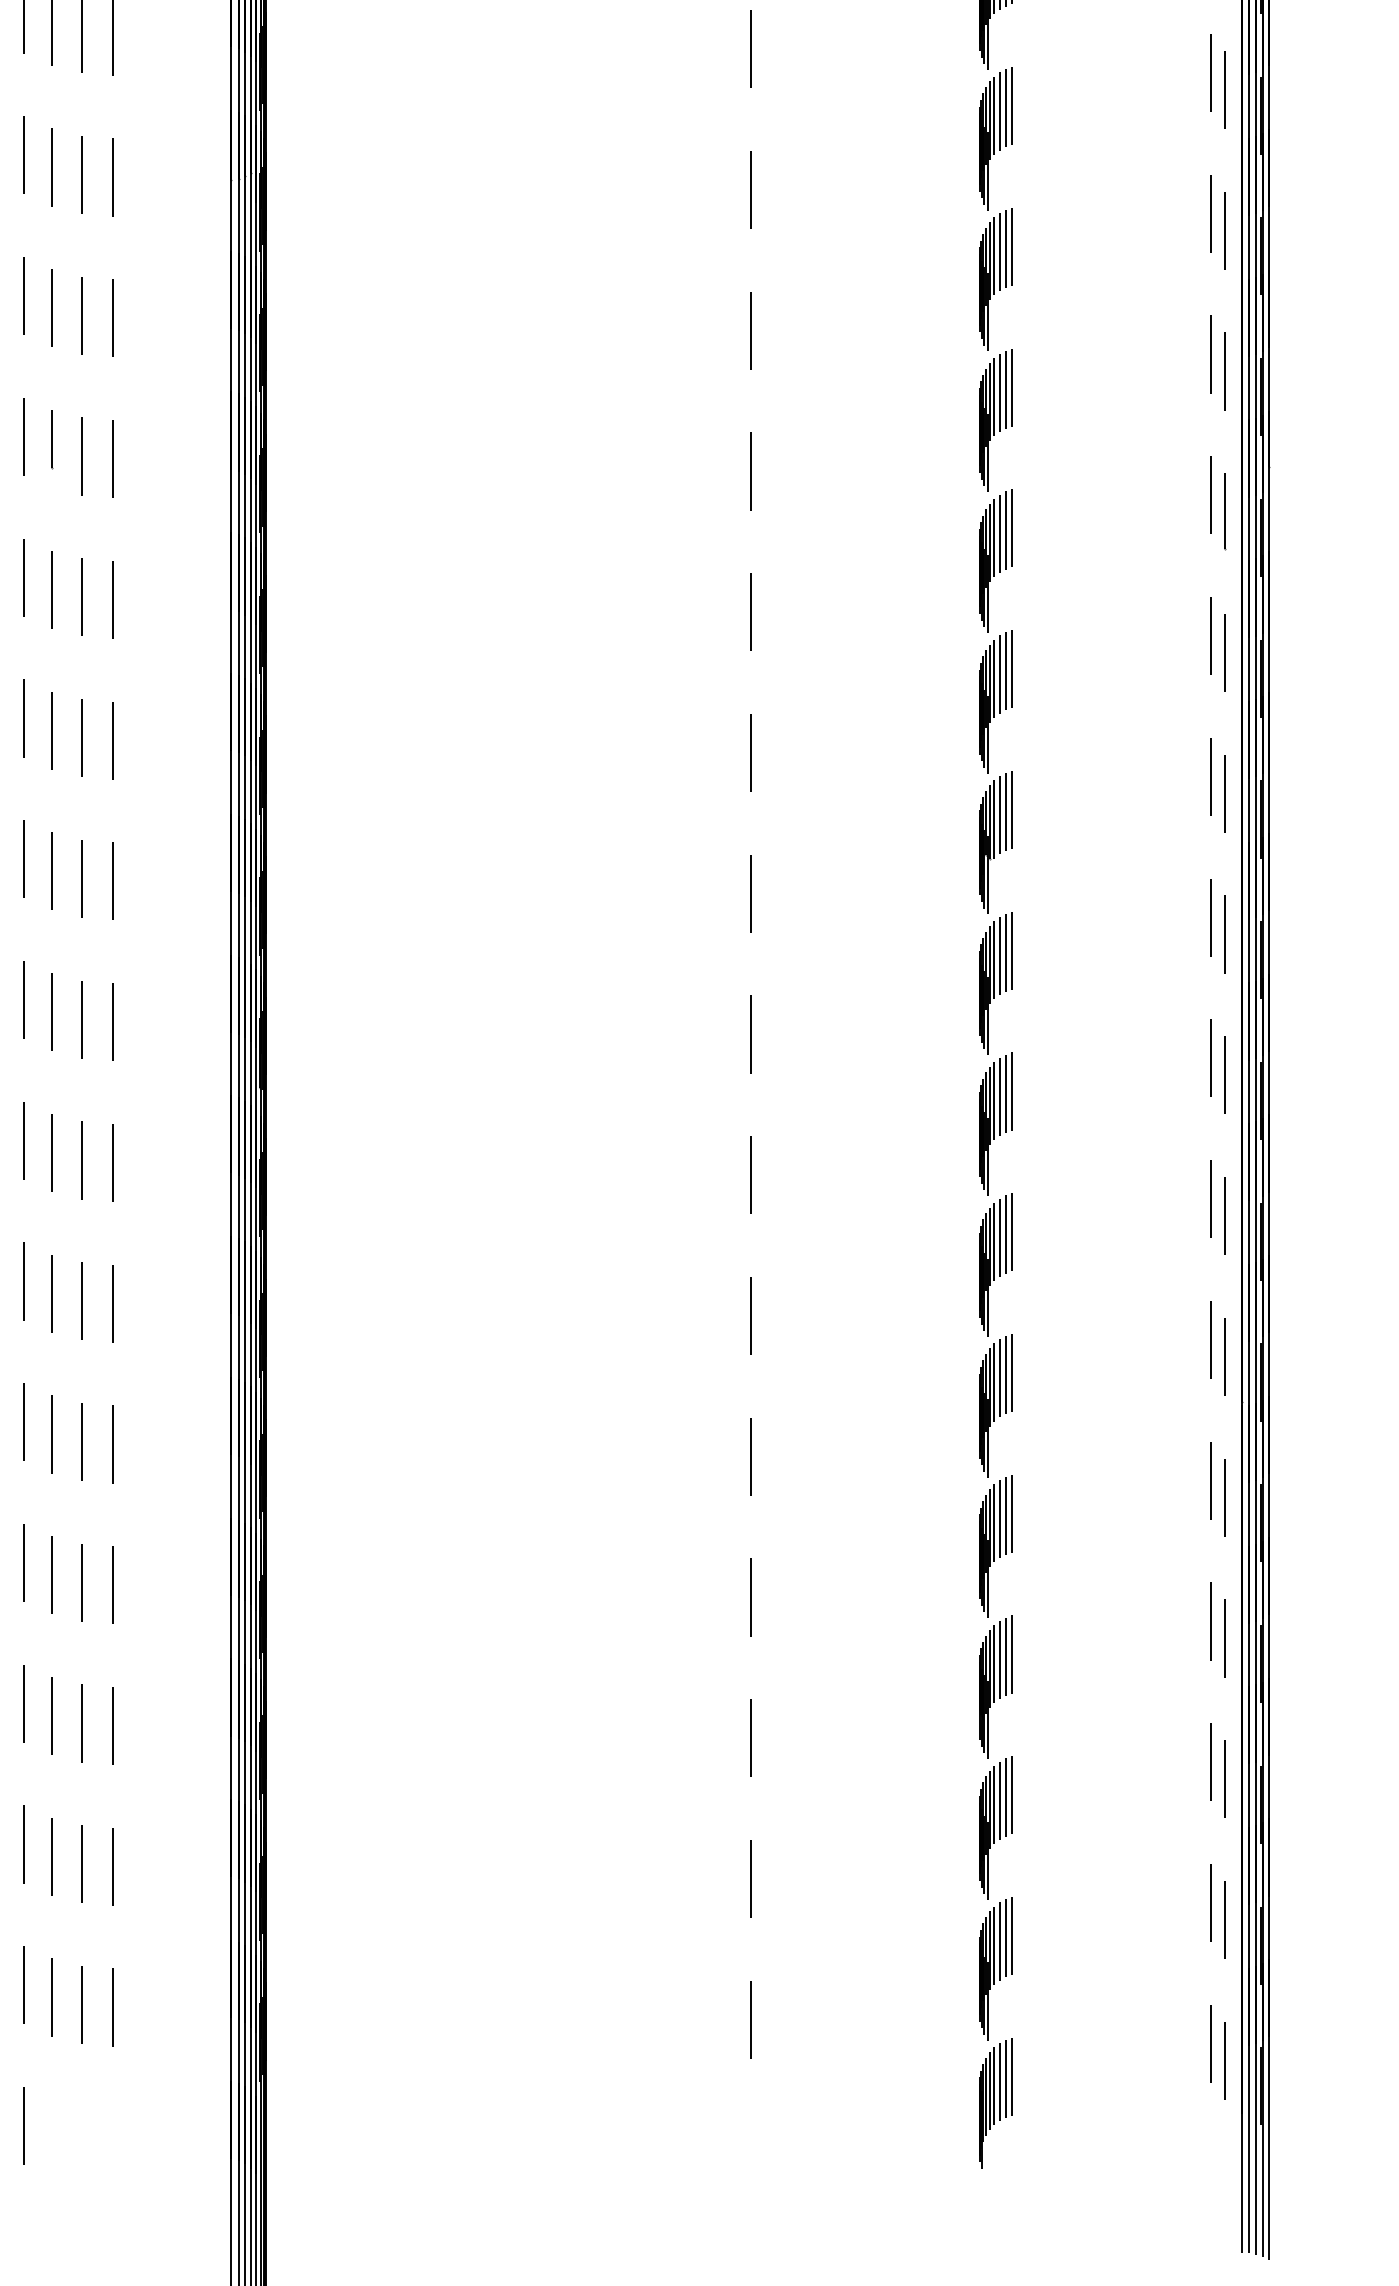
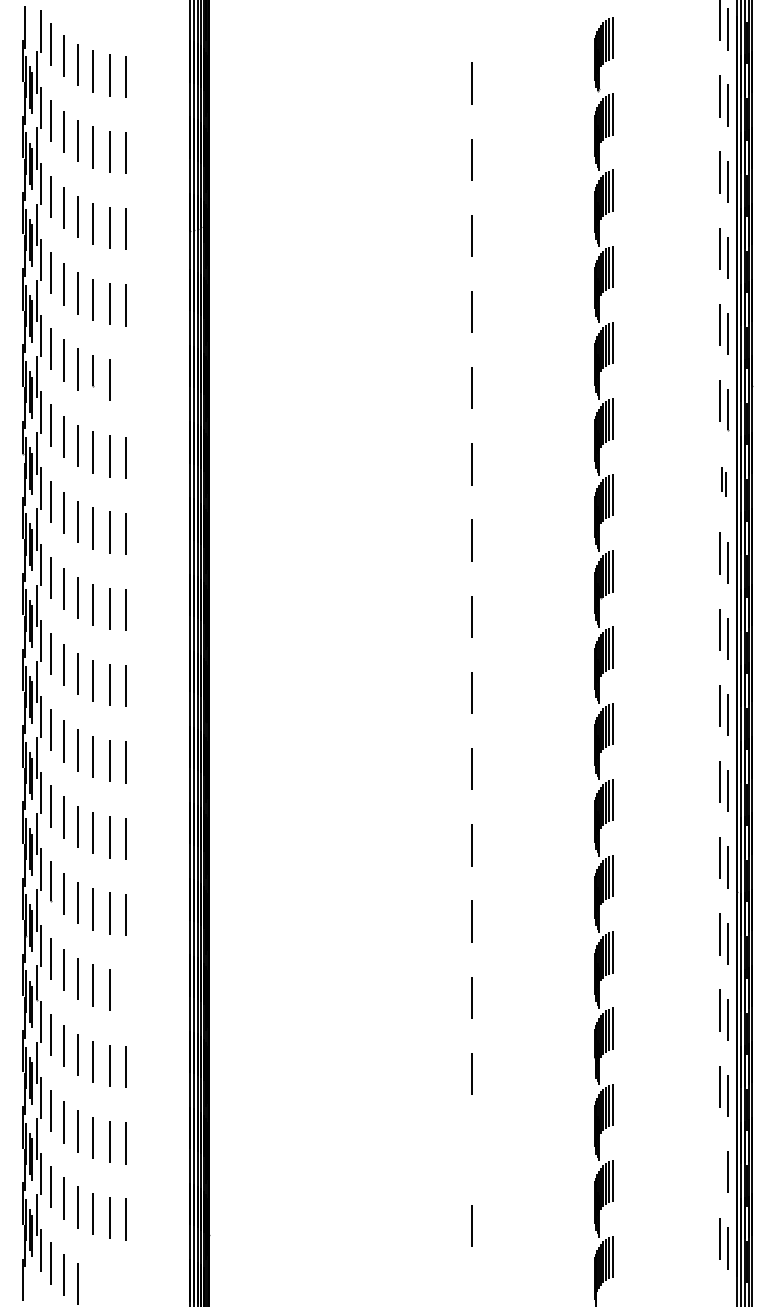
line: (111, 458) -> (125, 381), removed
part: (1216, 643) -> (723, 481), size x0.6
line: (113, 1584) -> (126, 990), removed
line: (751, 1877) -> (471, 1149), removed
line: (1211, 1902) -> (720, 1162), removed

